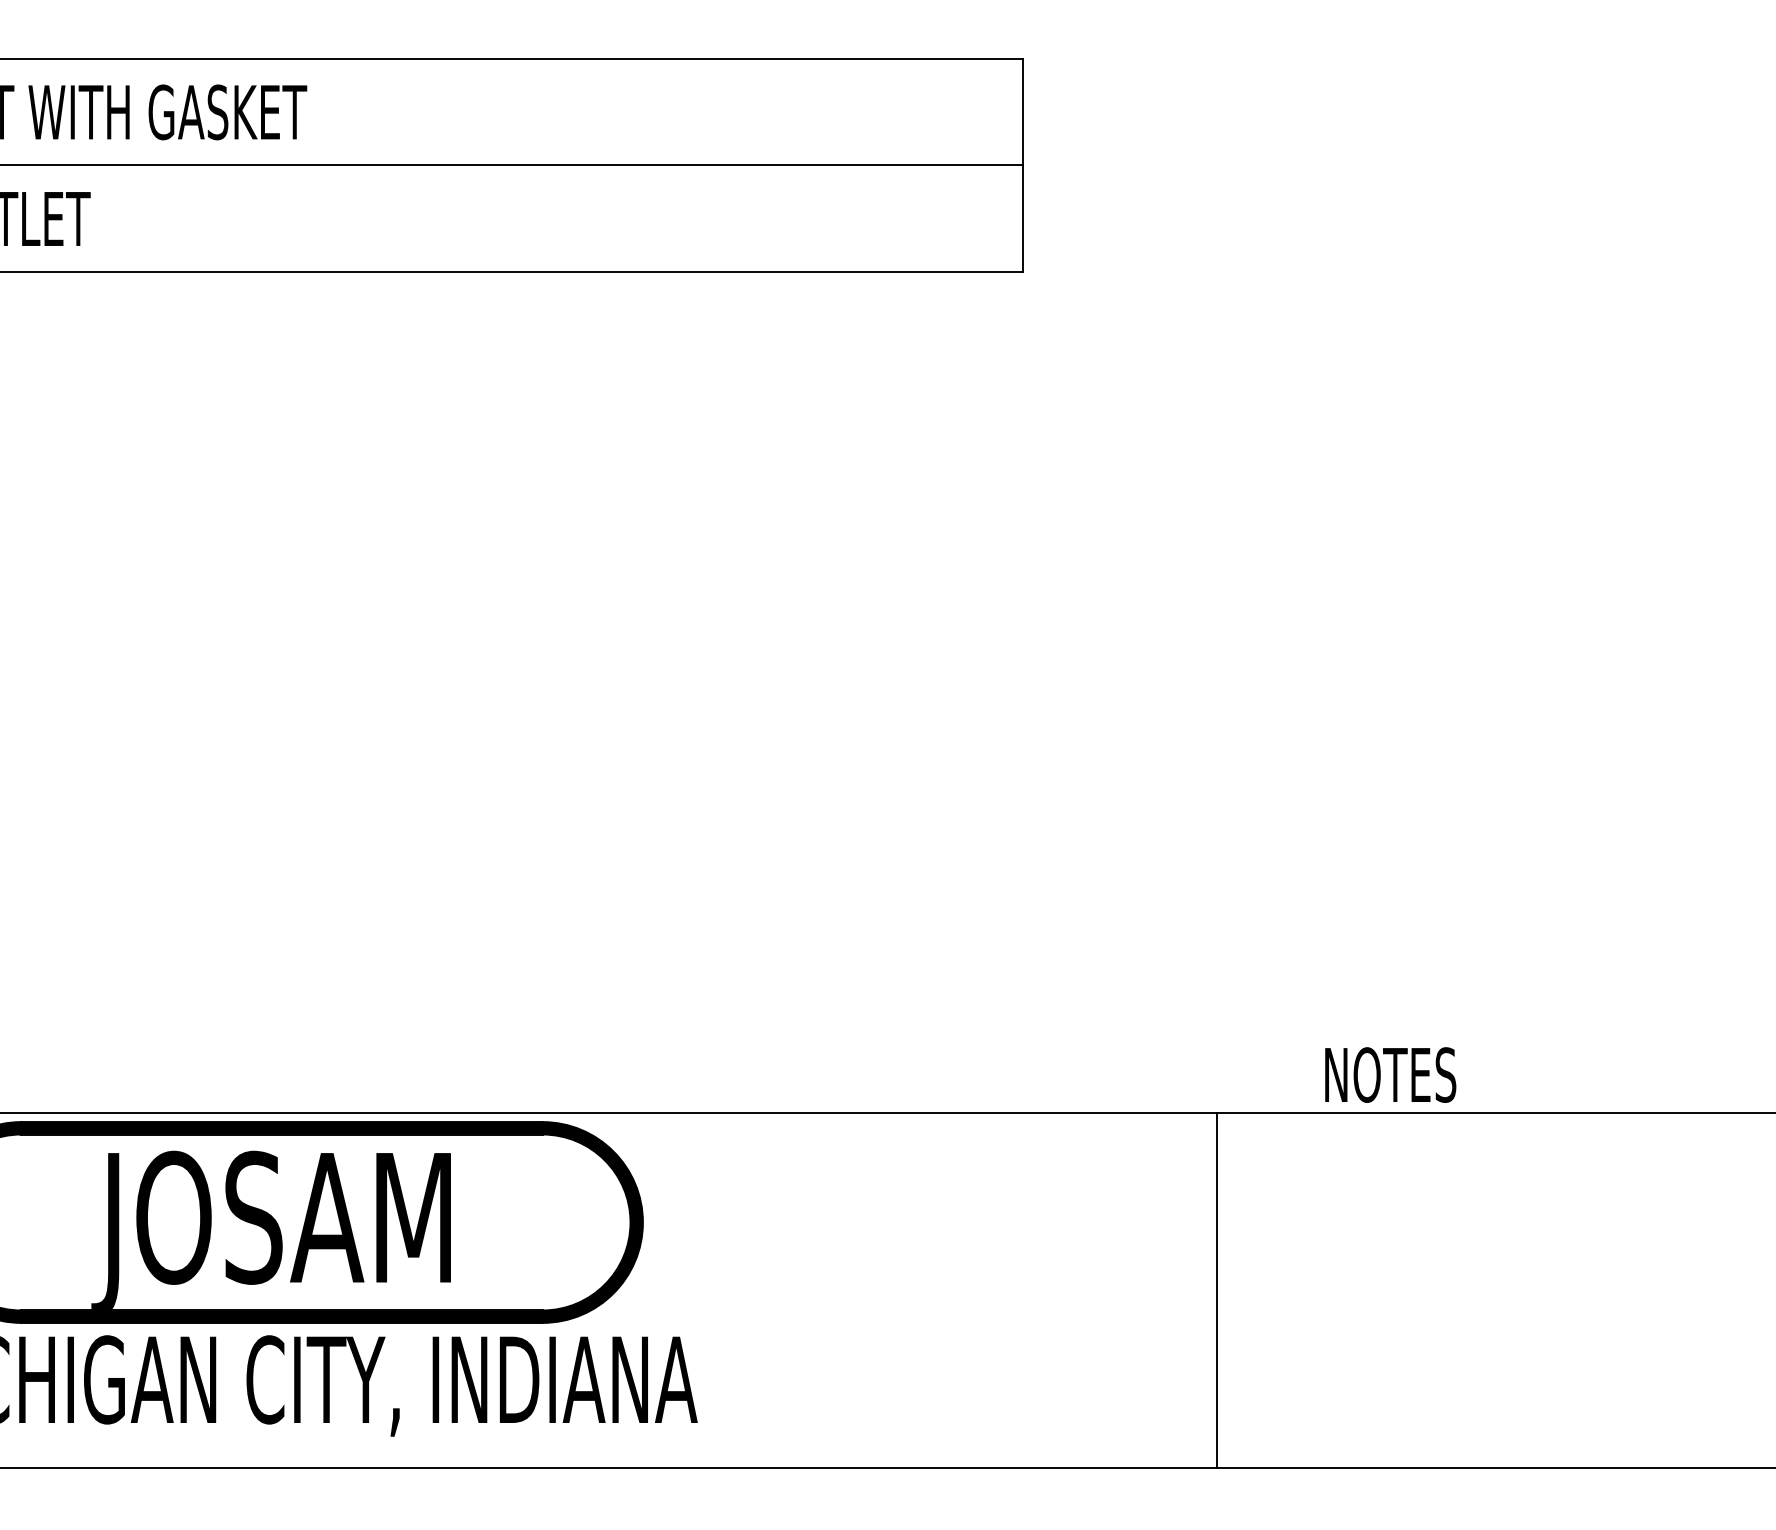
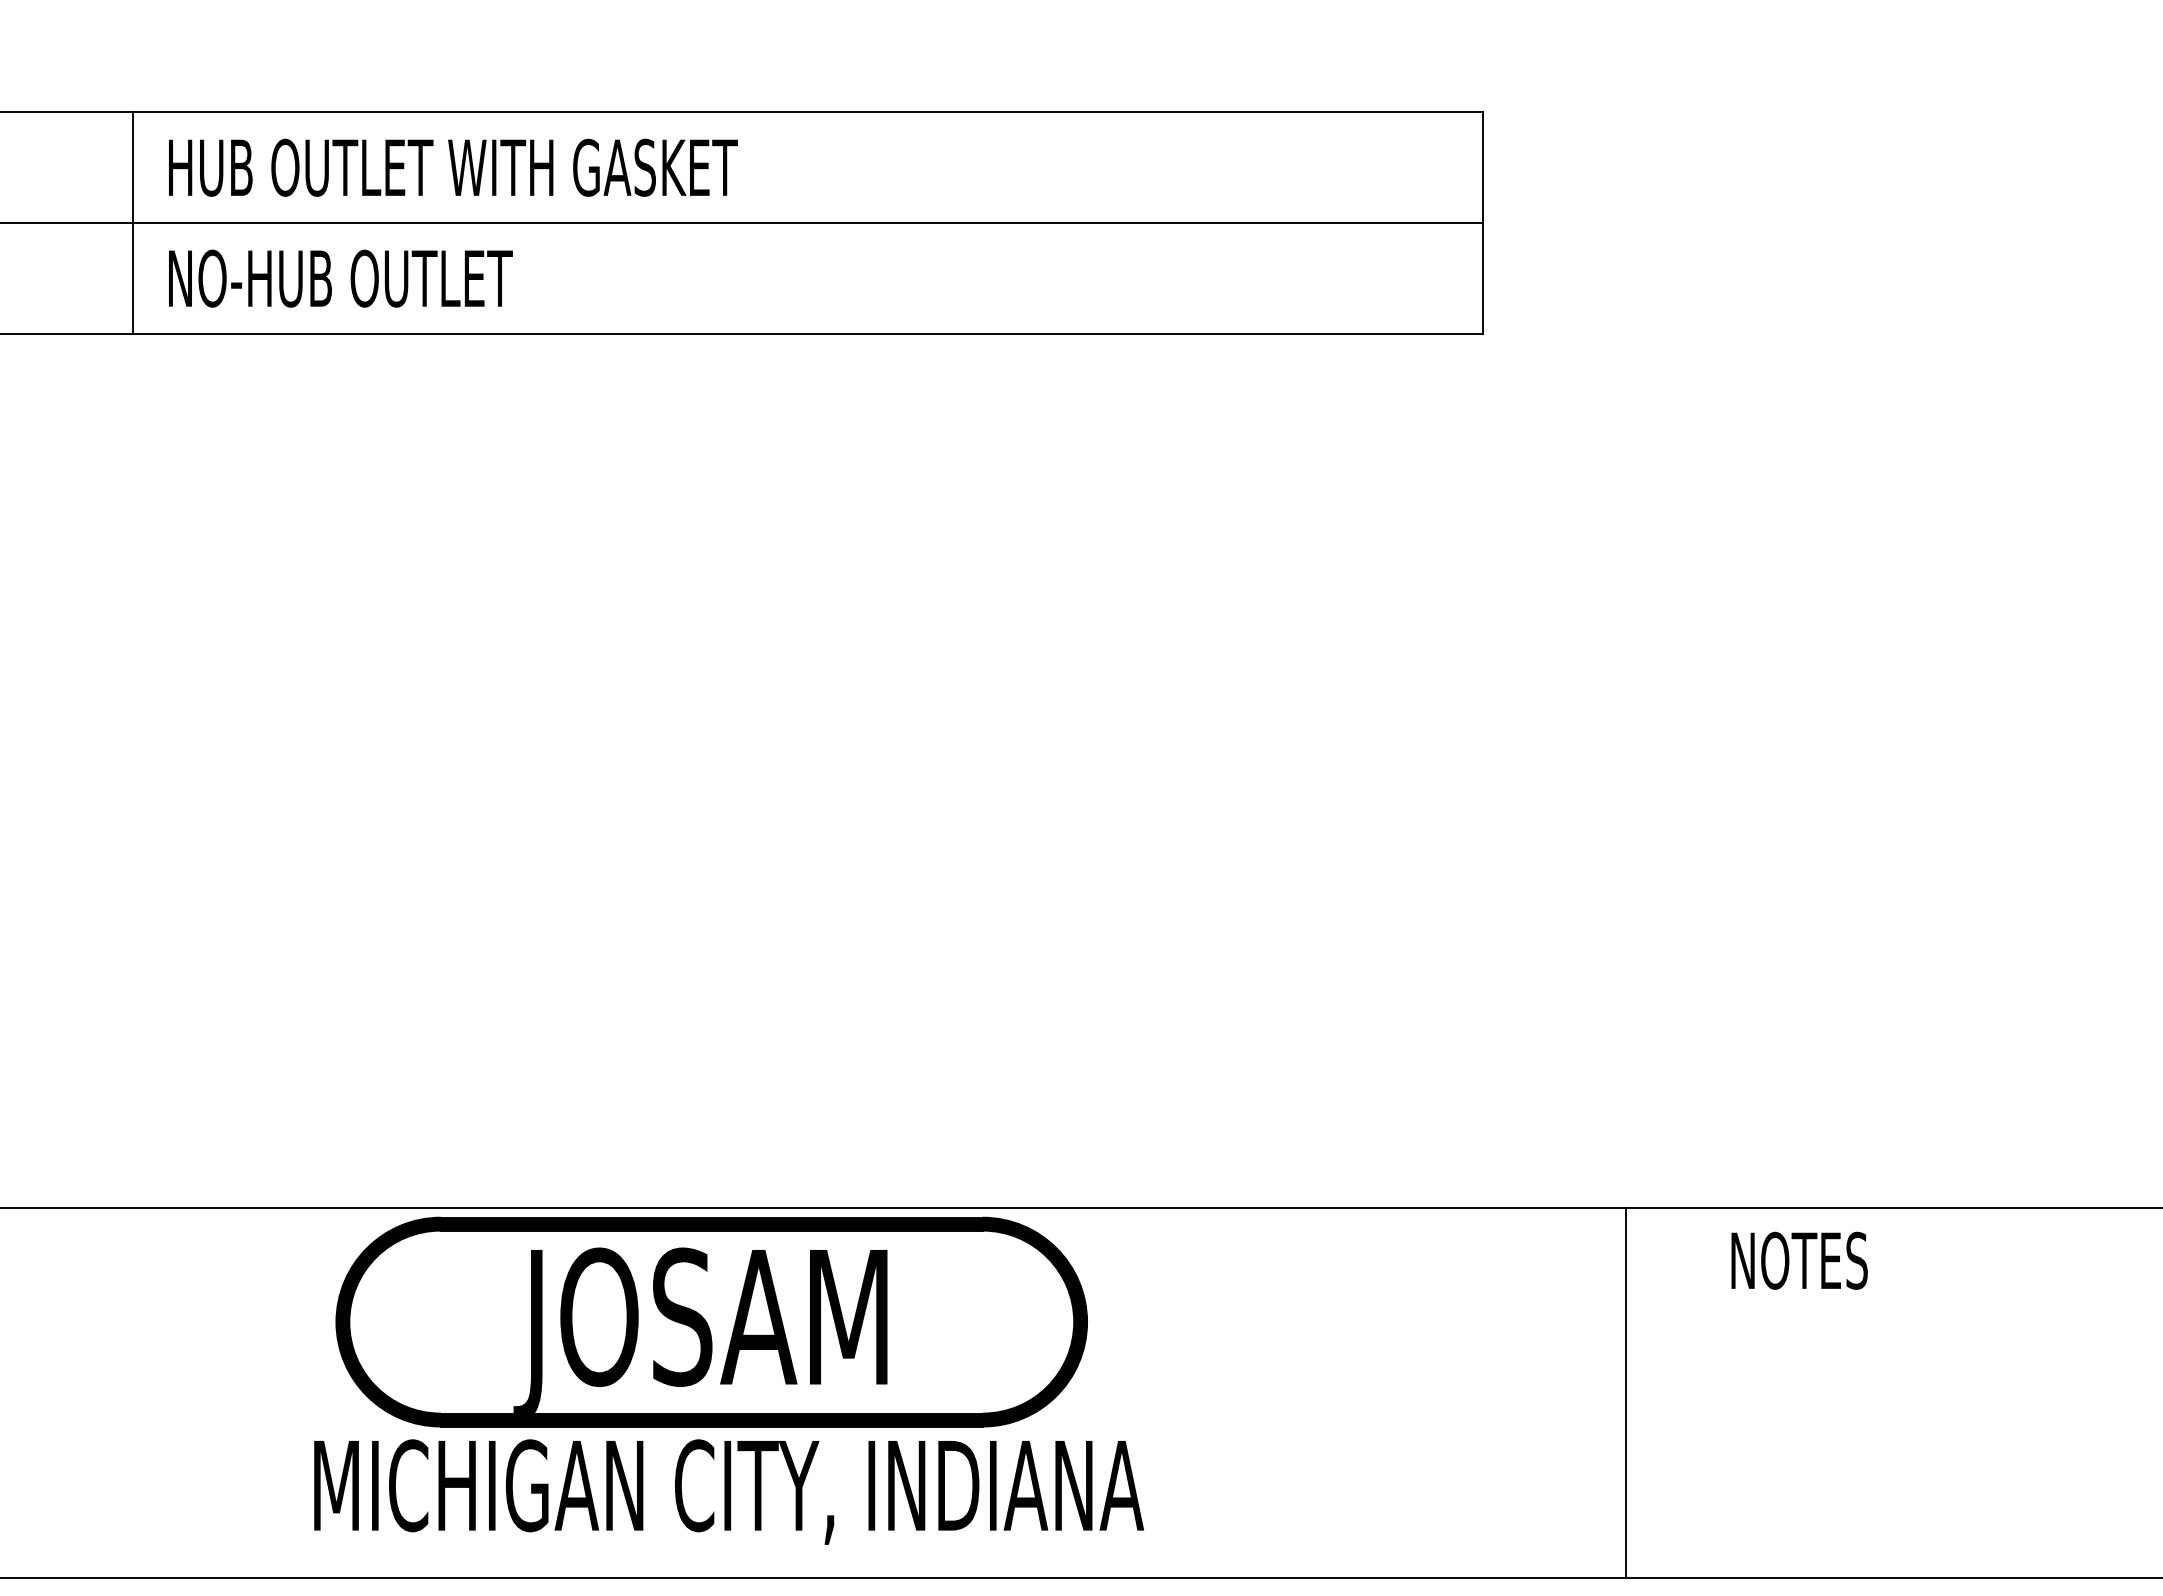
text: (1390, 1074) -> (1799, 1260), moved
line: (1217, 1290) -> (1625, 1392), moved

